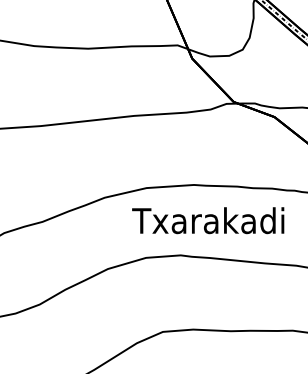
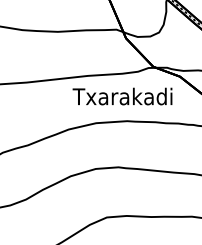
text: (208, 220) -> (122, 96), moved

